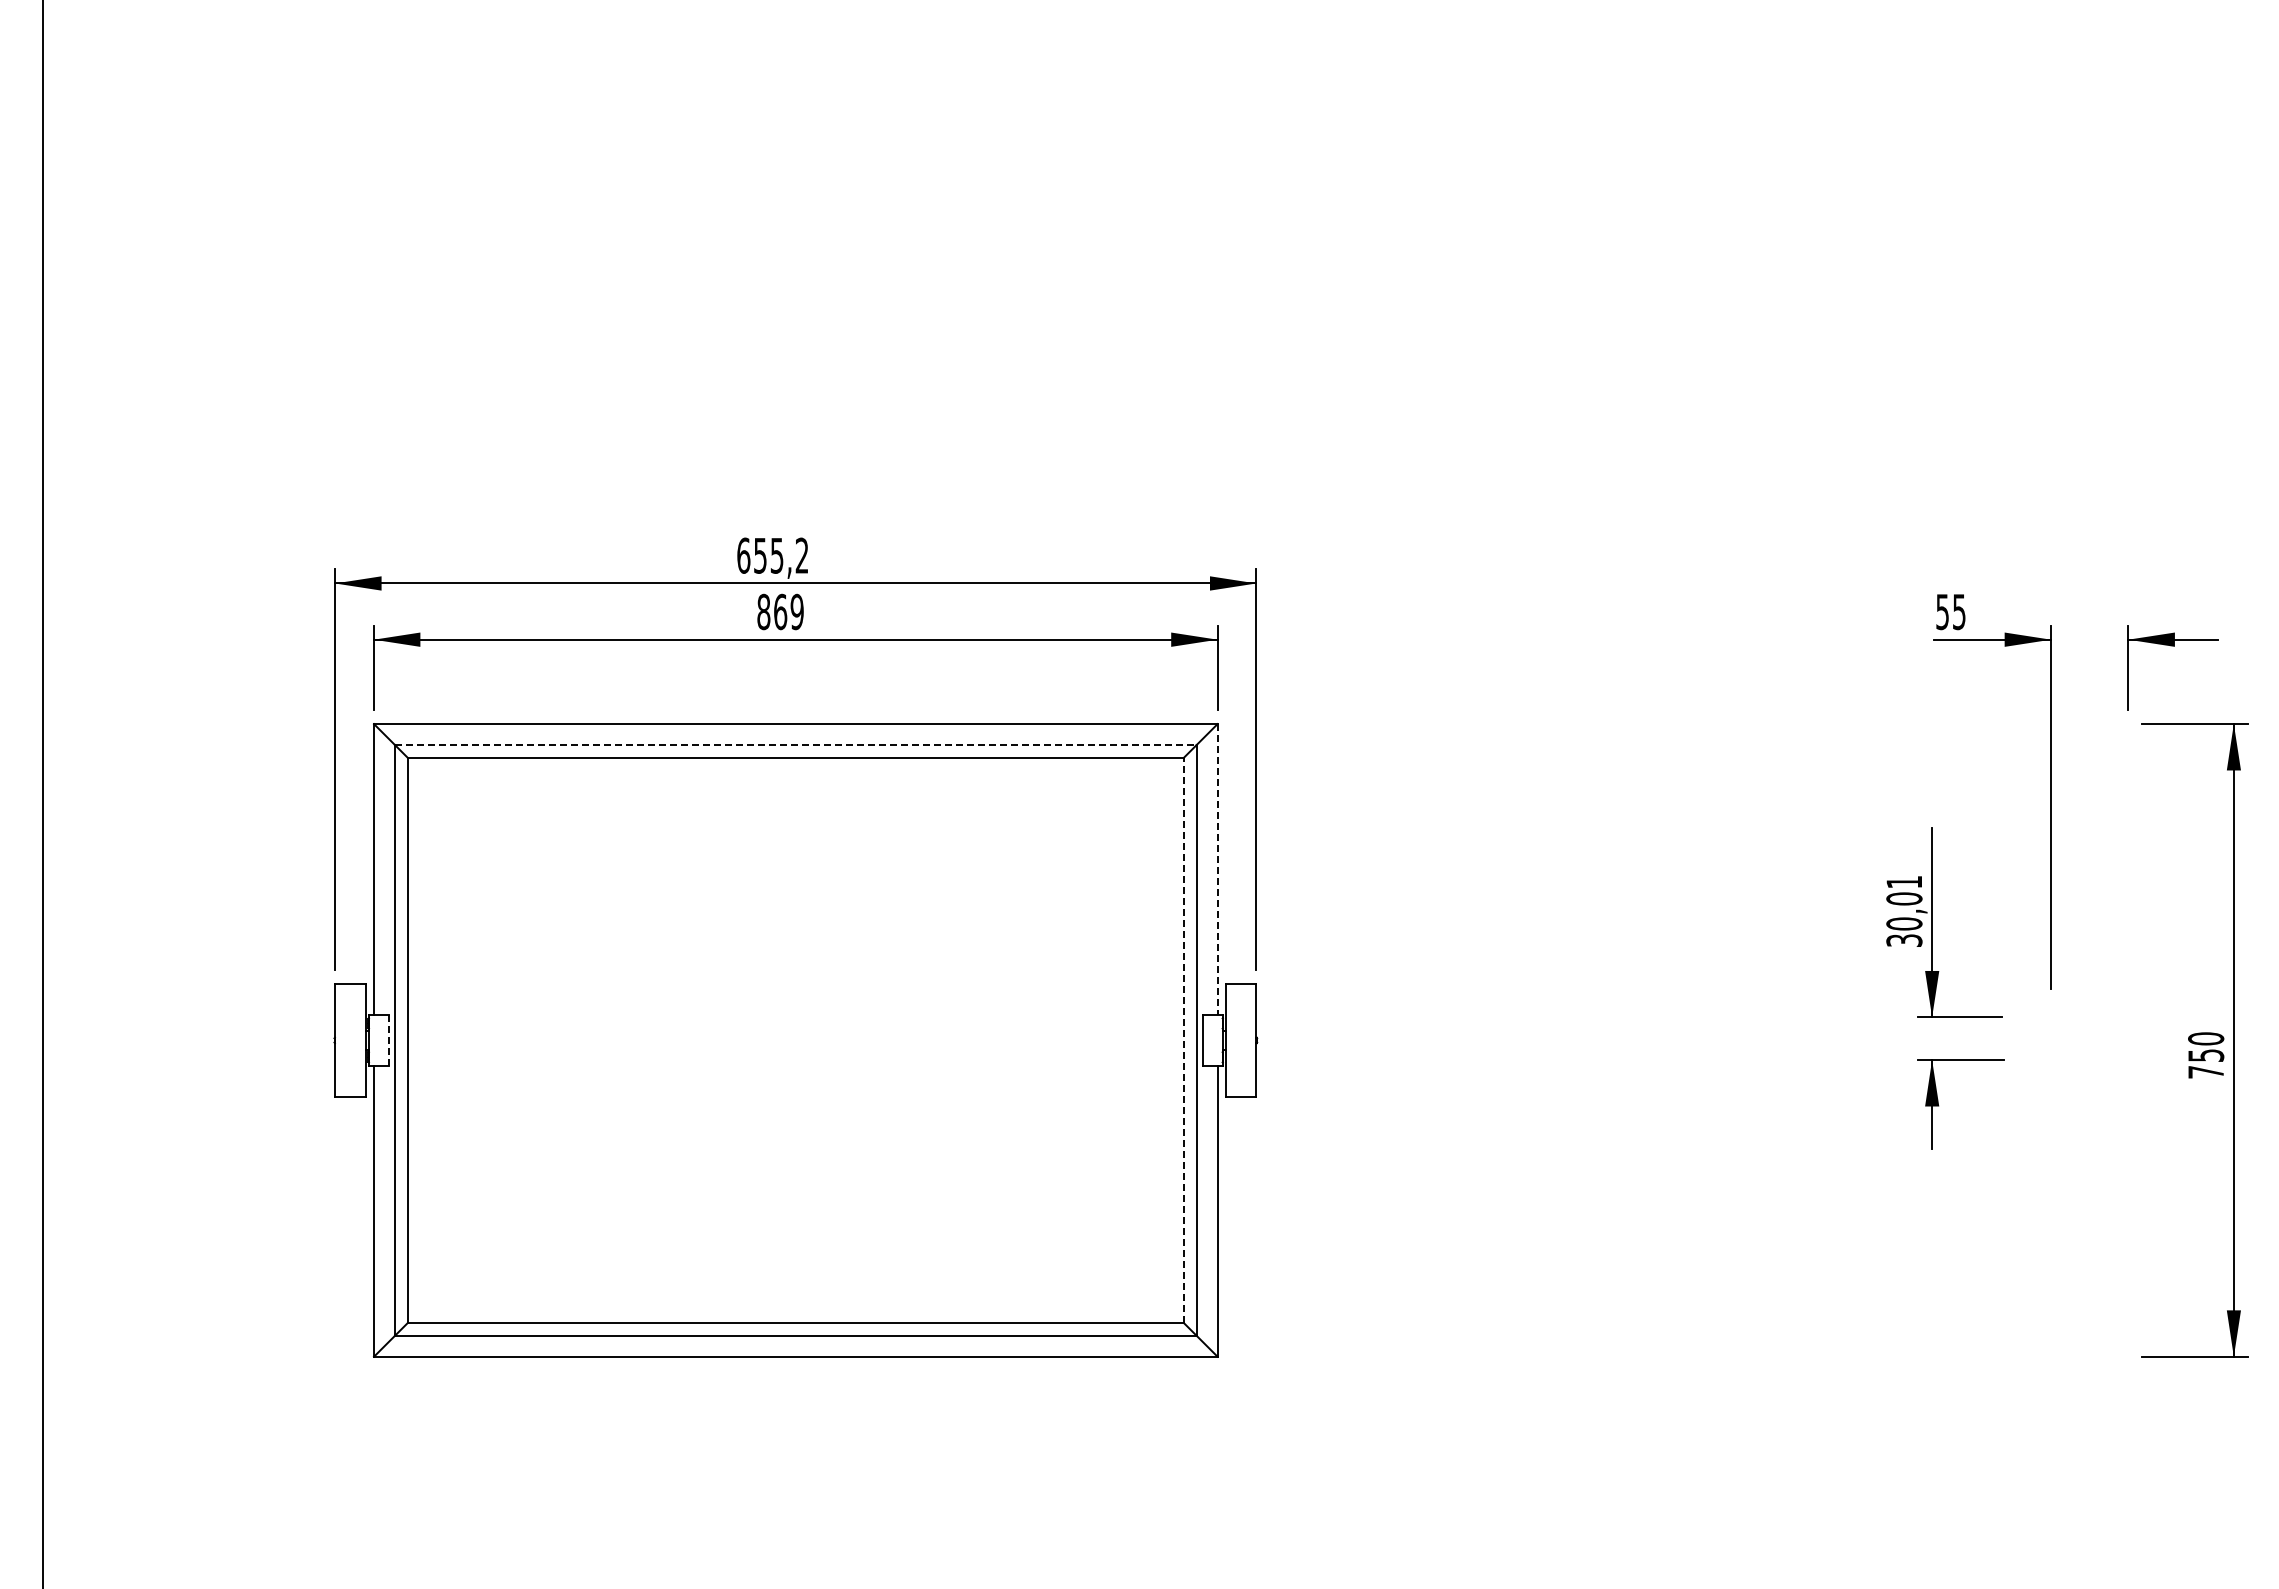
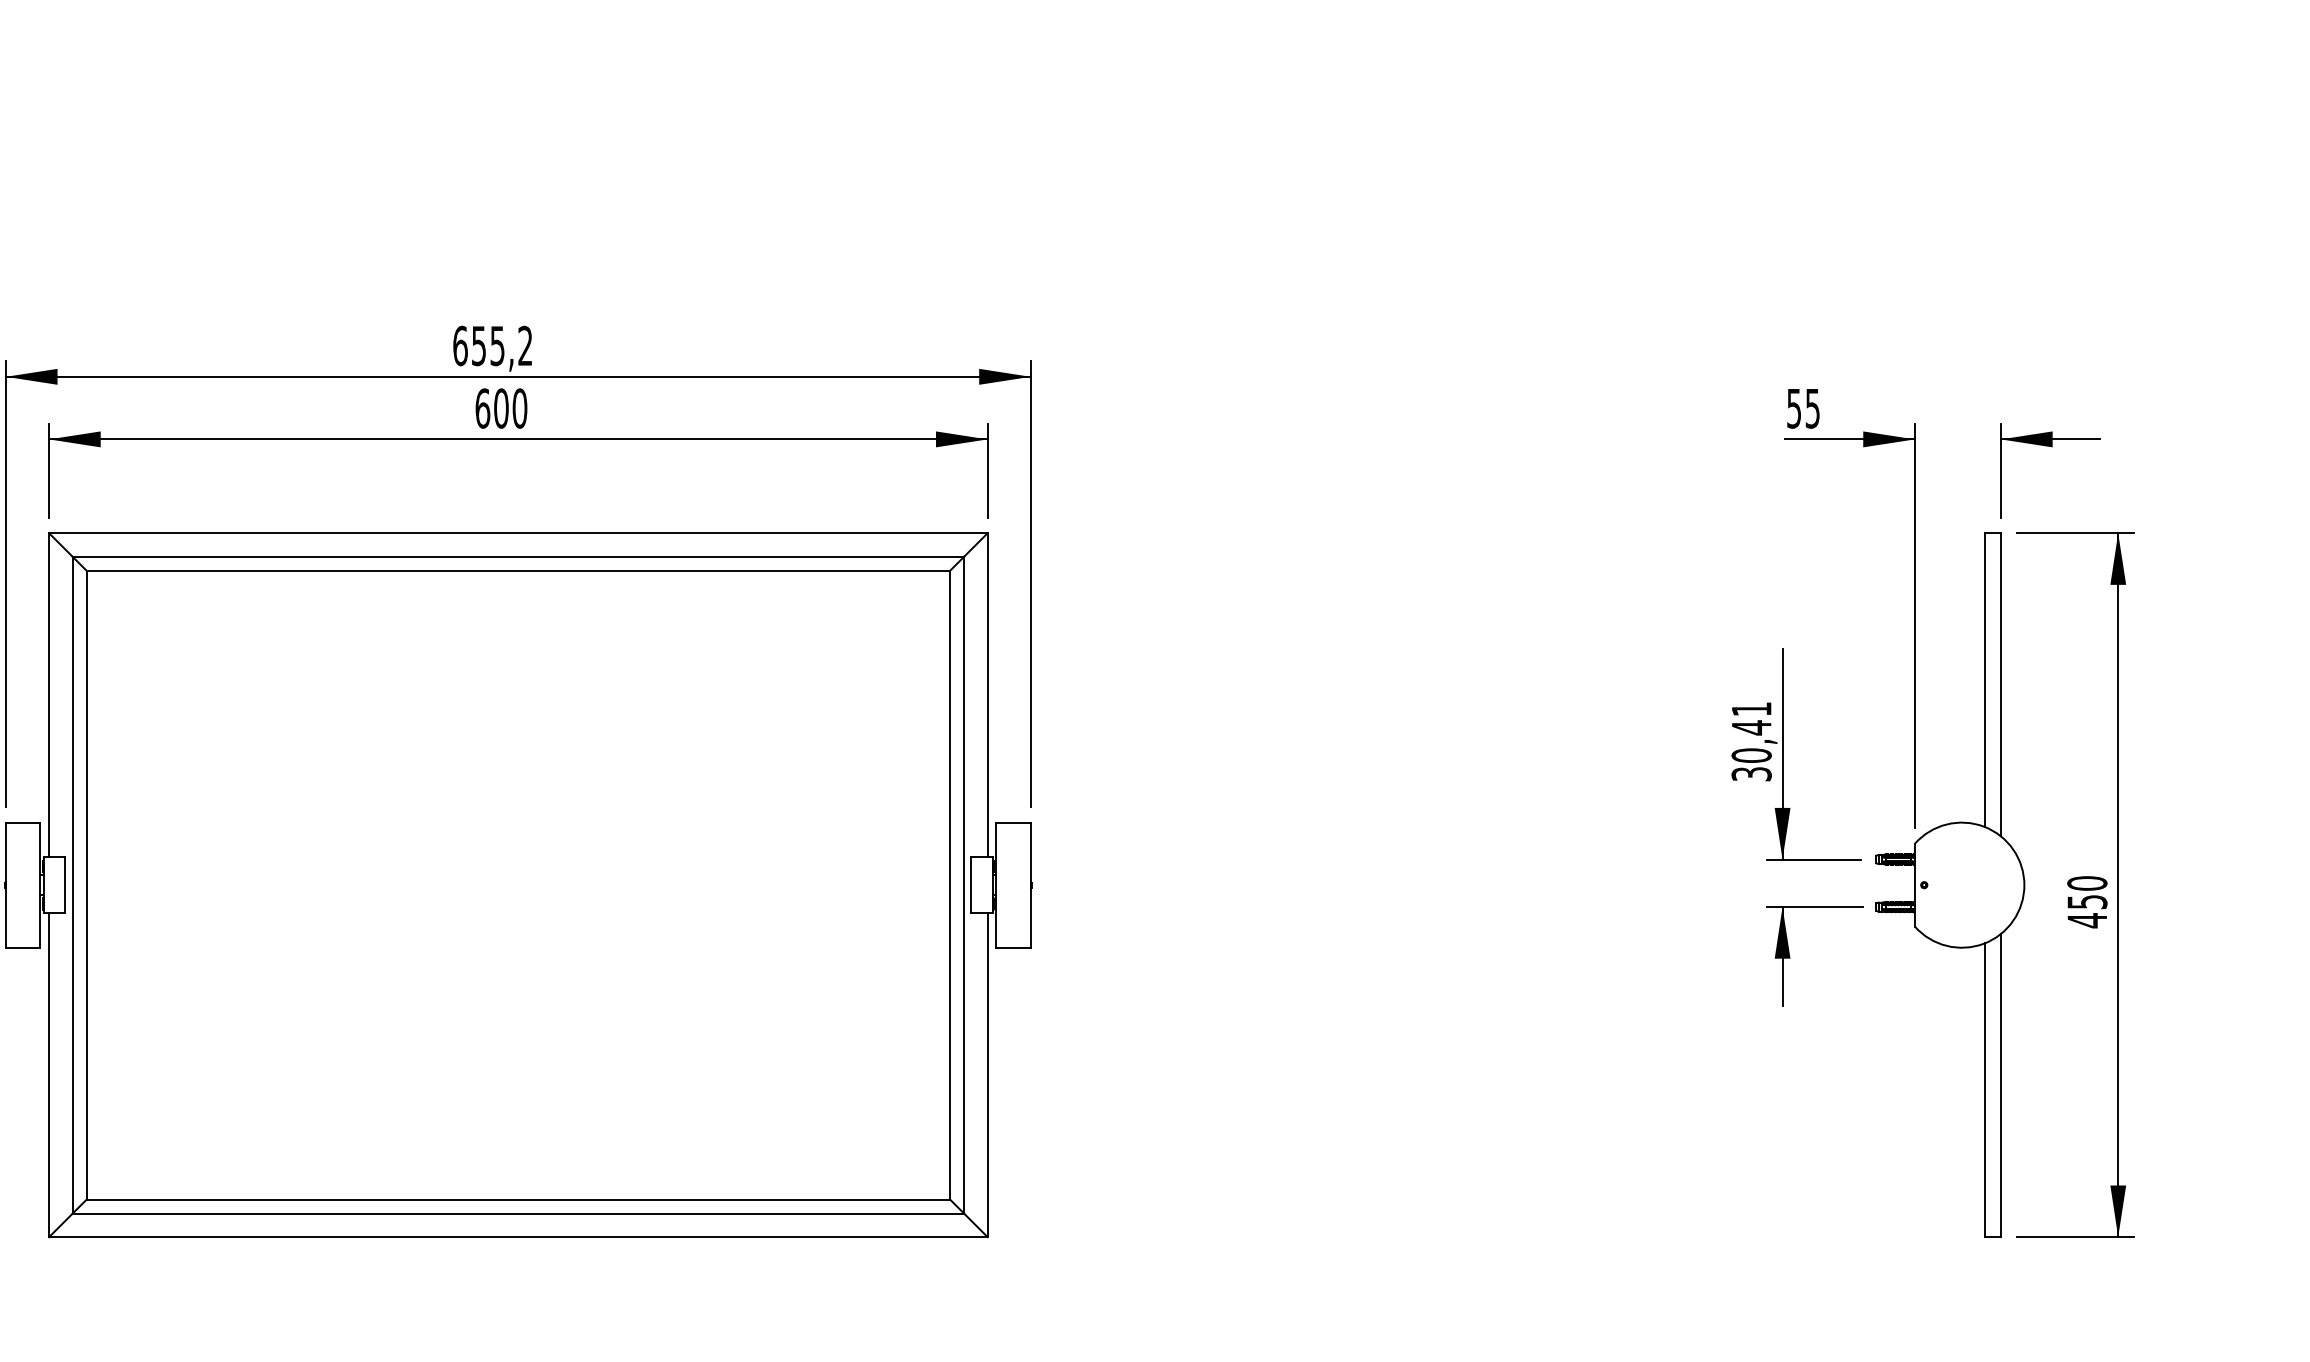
text: (780, 611) -> (501, 408), 869 -> 600
line: (795, 745) -> (518, 557), dashed -> solid
line: (1217, 869) -> (987, 695), dashed -> solid
text: (1904, 898) -> (1751, 727), 30,01 -> 30,41
line: (388, 1039) -> (65, 884), dashed -> solid
line: (1183, 1040) -> (949, 885), dashed -> solid
part: (2082, 1040) -> (1949, 885), added
text: (2205, 1072) -> (2086, 920), 750 -> 450

